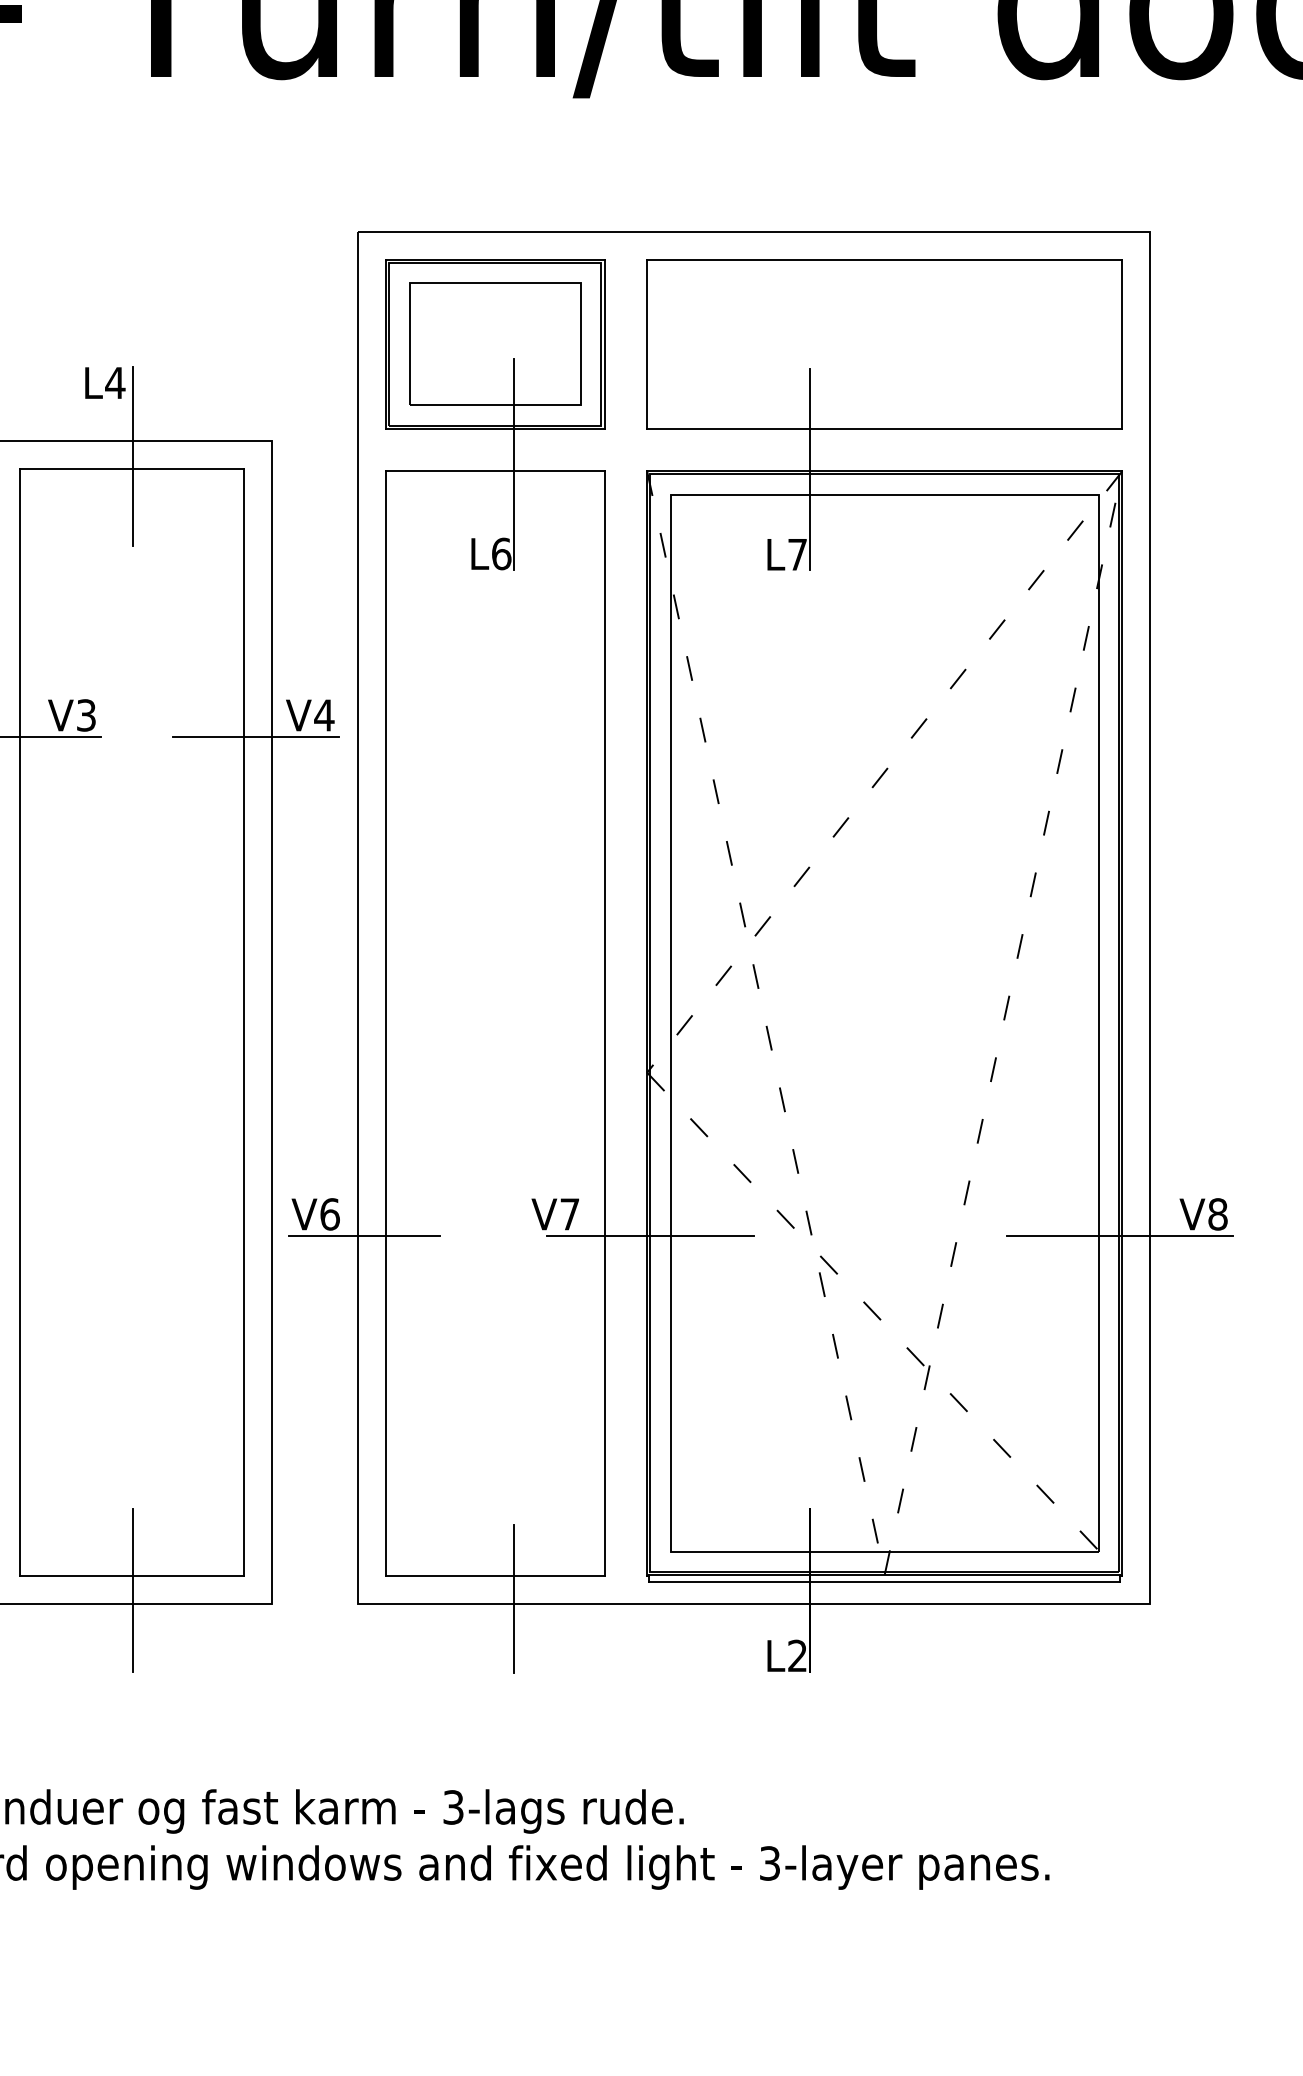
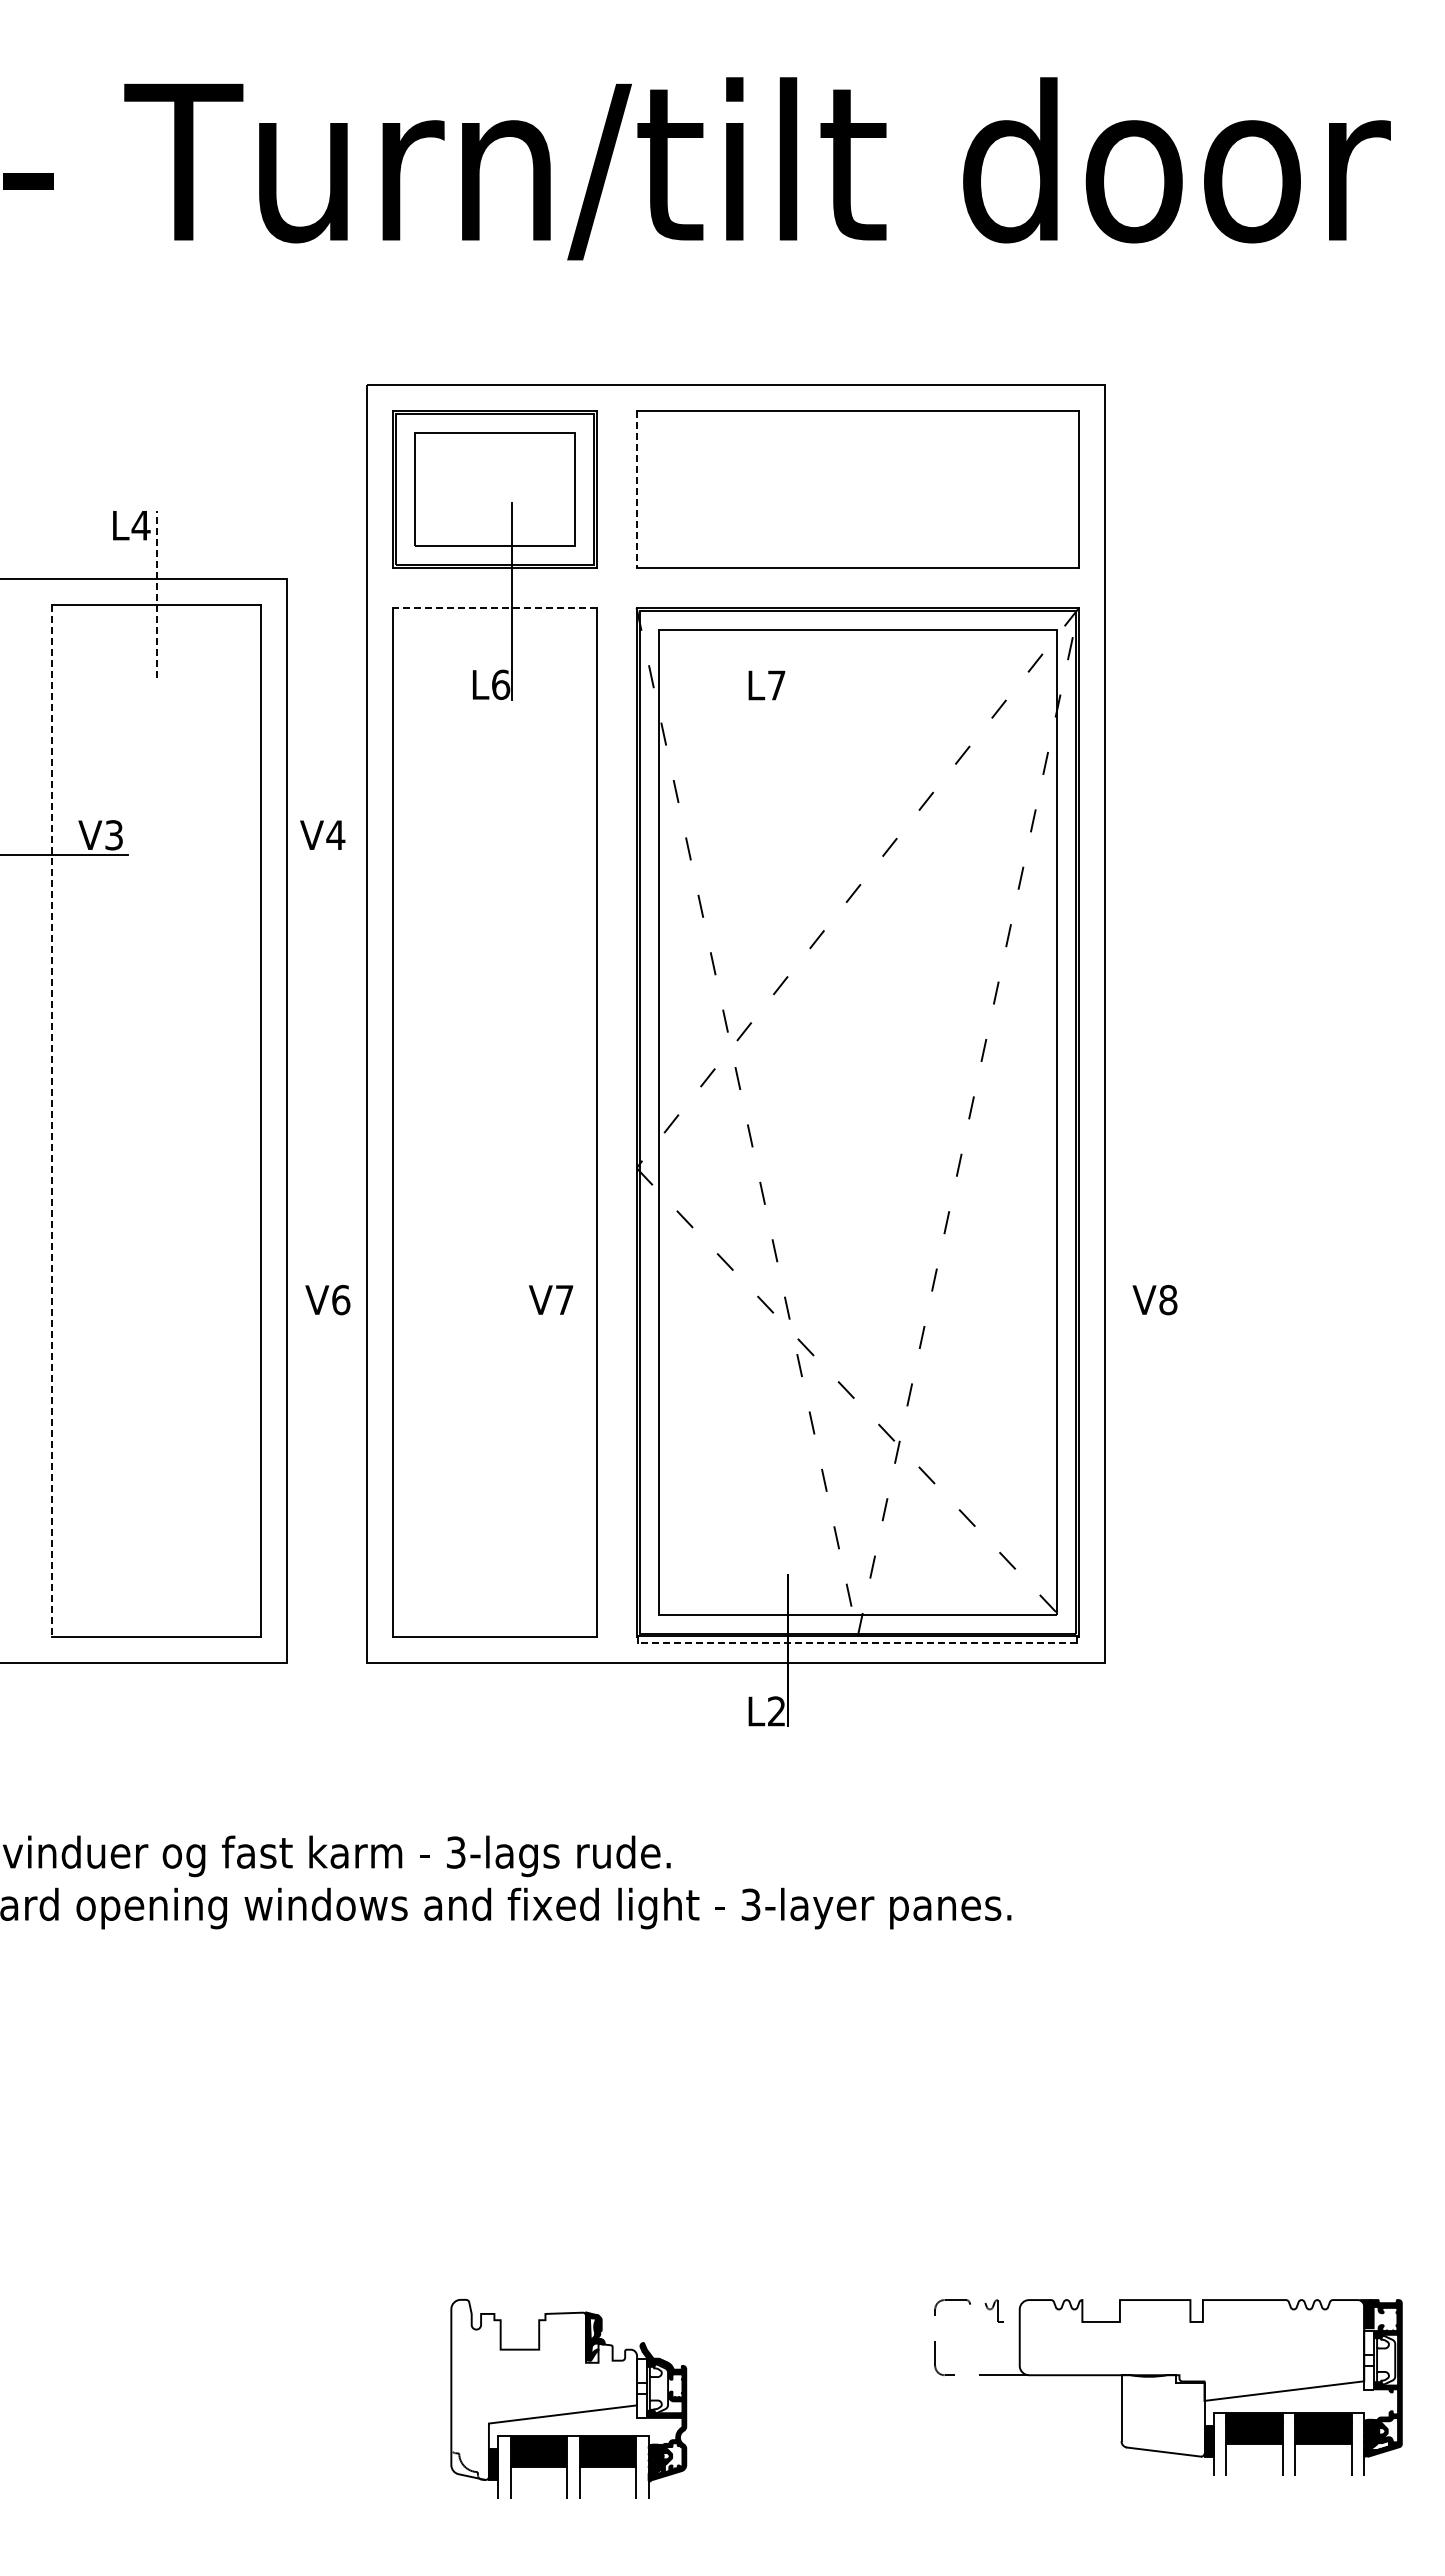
line: (647, 344) -> (636, 489), solid -> dashed
line: (132, 455) -> (157, 593), solid -> dashed
line: (810, 469) -> (788, 606), removed
line: (495, 470) -> (495, 607), solid -> dashed
line: (256, 737) -> (272, 855), removed
line: (19, 1021) -> (51, 1120), solid -> dashed
line: (364, 1236) -> (373, 1320), removed
line: (650, 1236) -> (639, 1320), removed
line: (1119, 1236) -> (1076, 1320), removed
line: (884, 1581) -> (857, 1642), solid -> dashed
line: (132, 1590) -> (157, 1650), removed
line: (513, 1599) -> (512, 1658), removed

